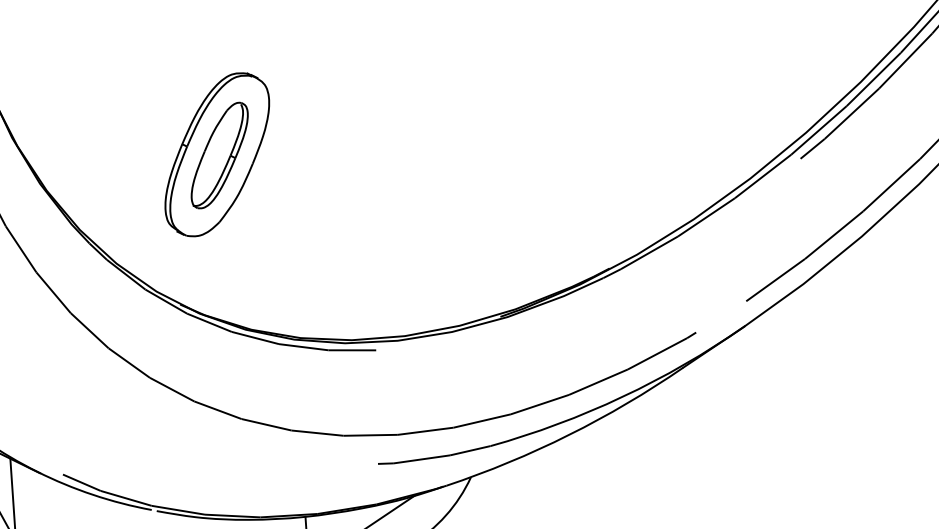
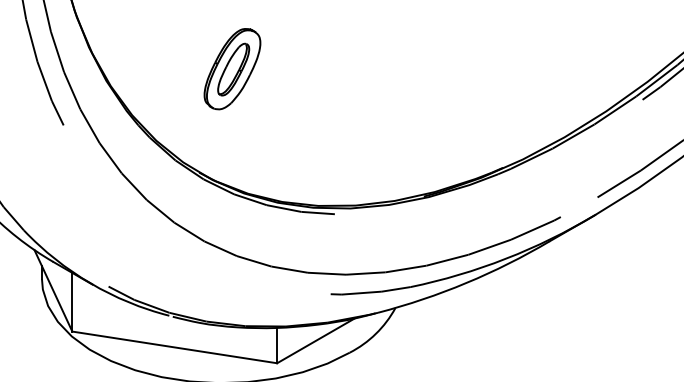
part: (217, 155) -> (232, 69), size x0.71

